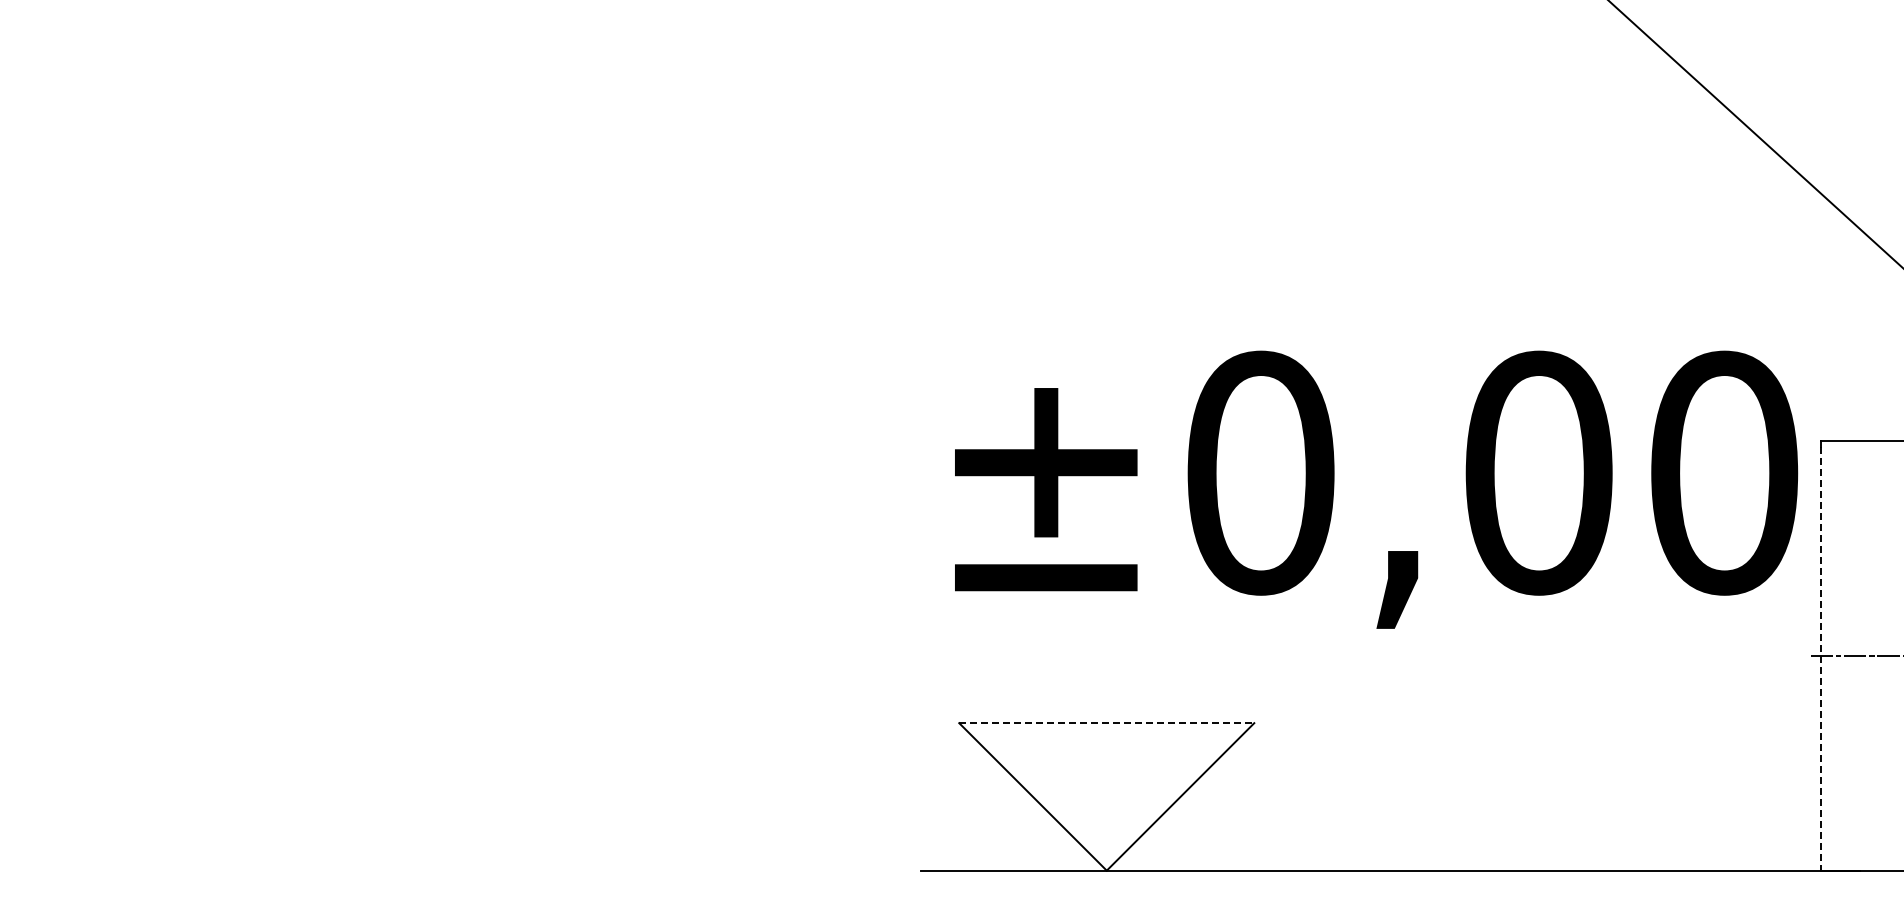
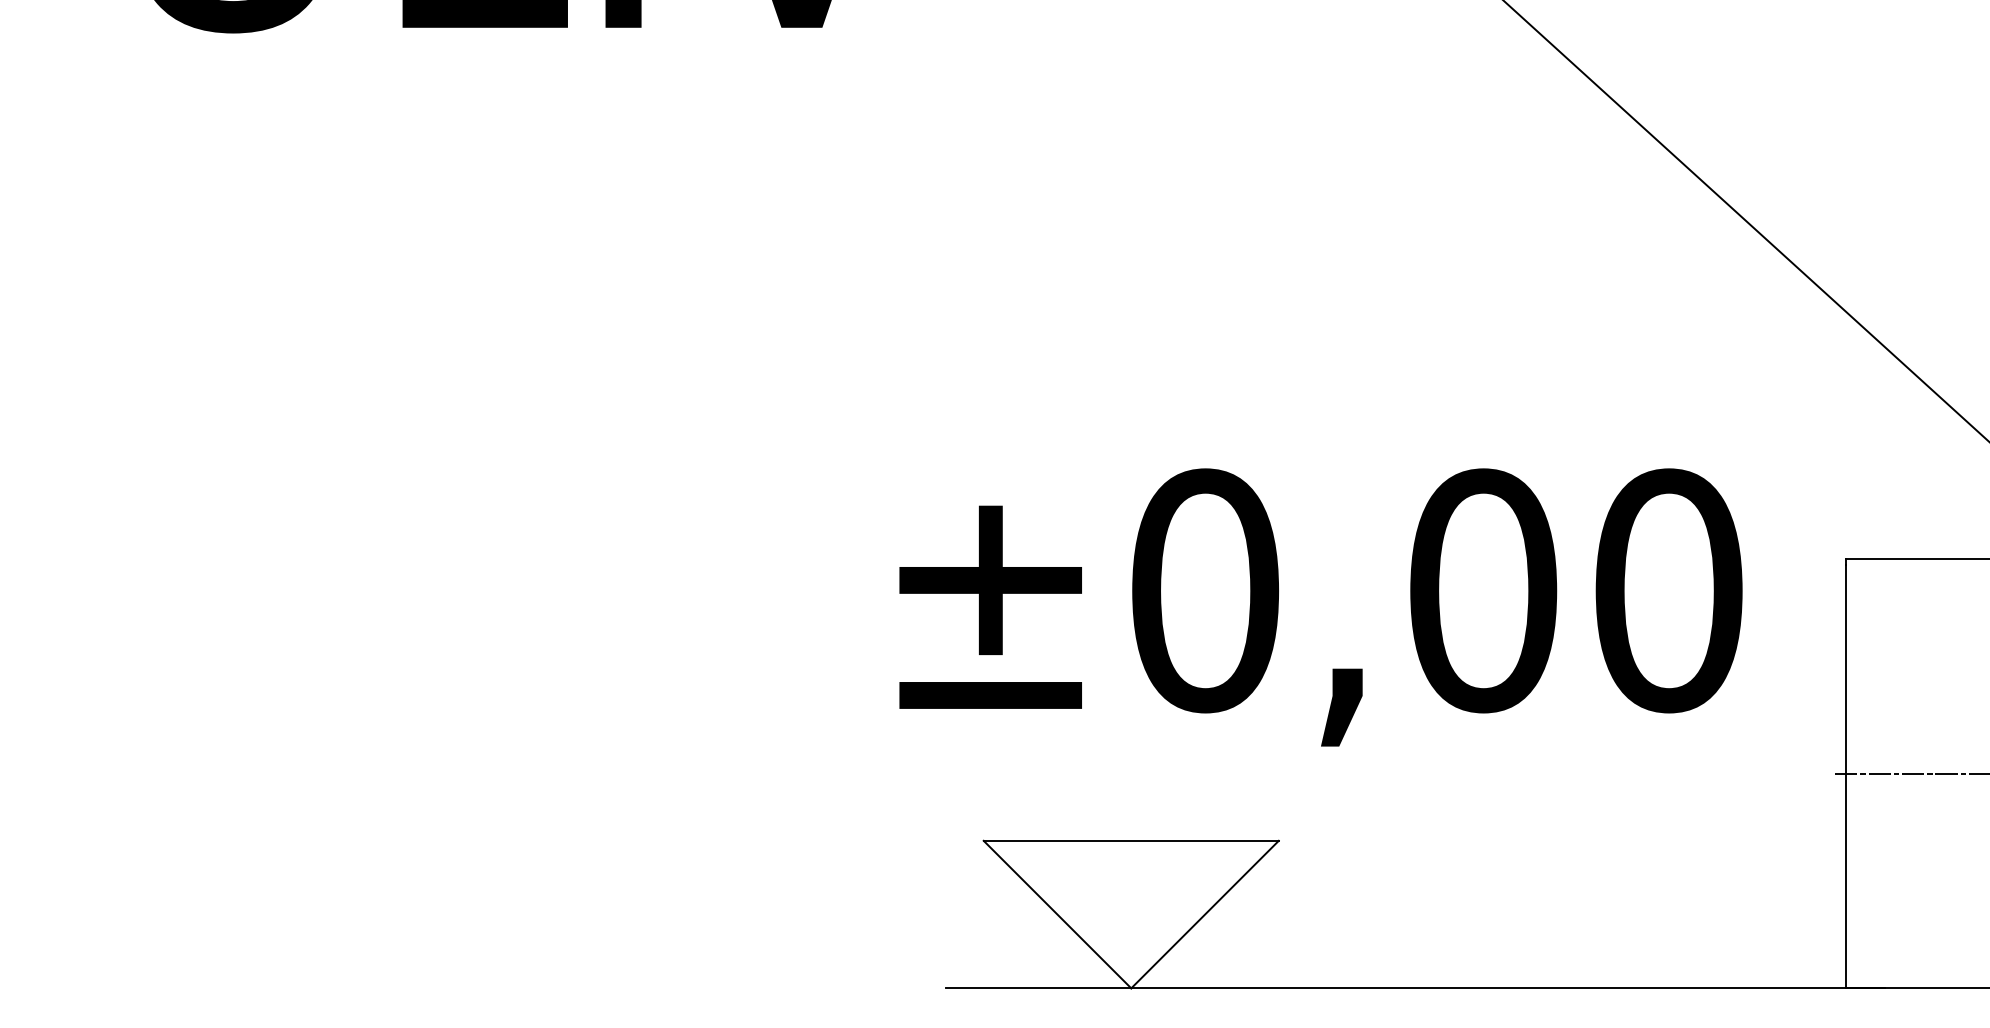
text: (1376, 489) -> (1320, 607), moved
line: (1821, 658) -> (1845, 776), dashed -> solid
line: (1107, 722) -> (1131, 840), dashed -> solid

